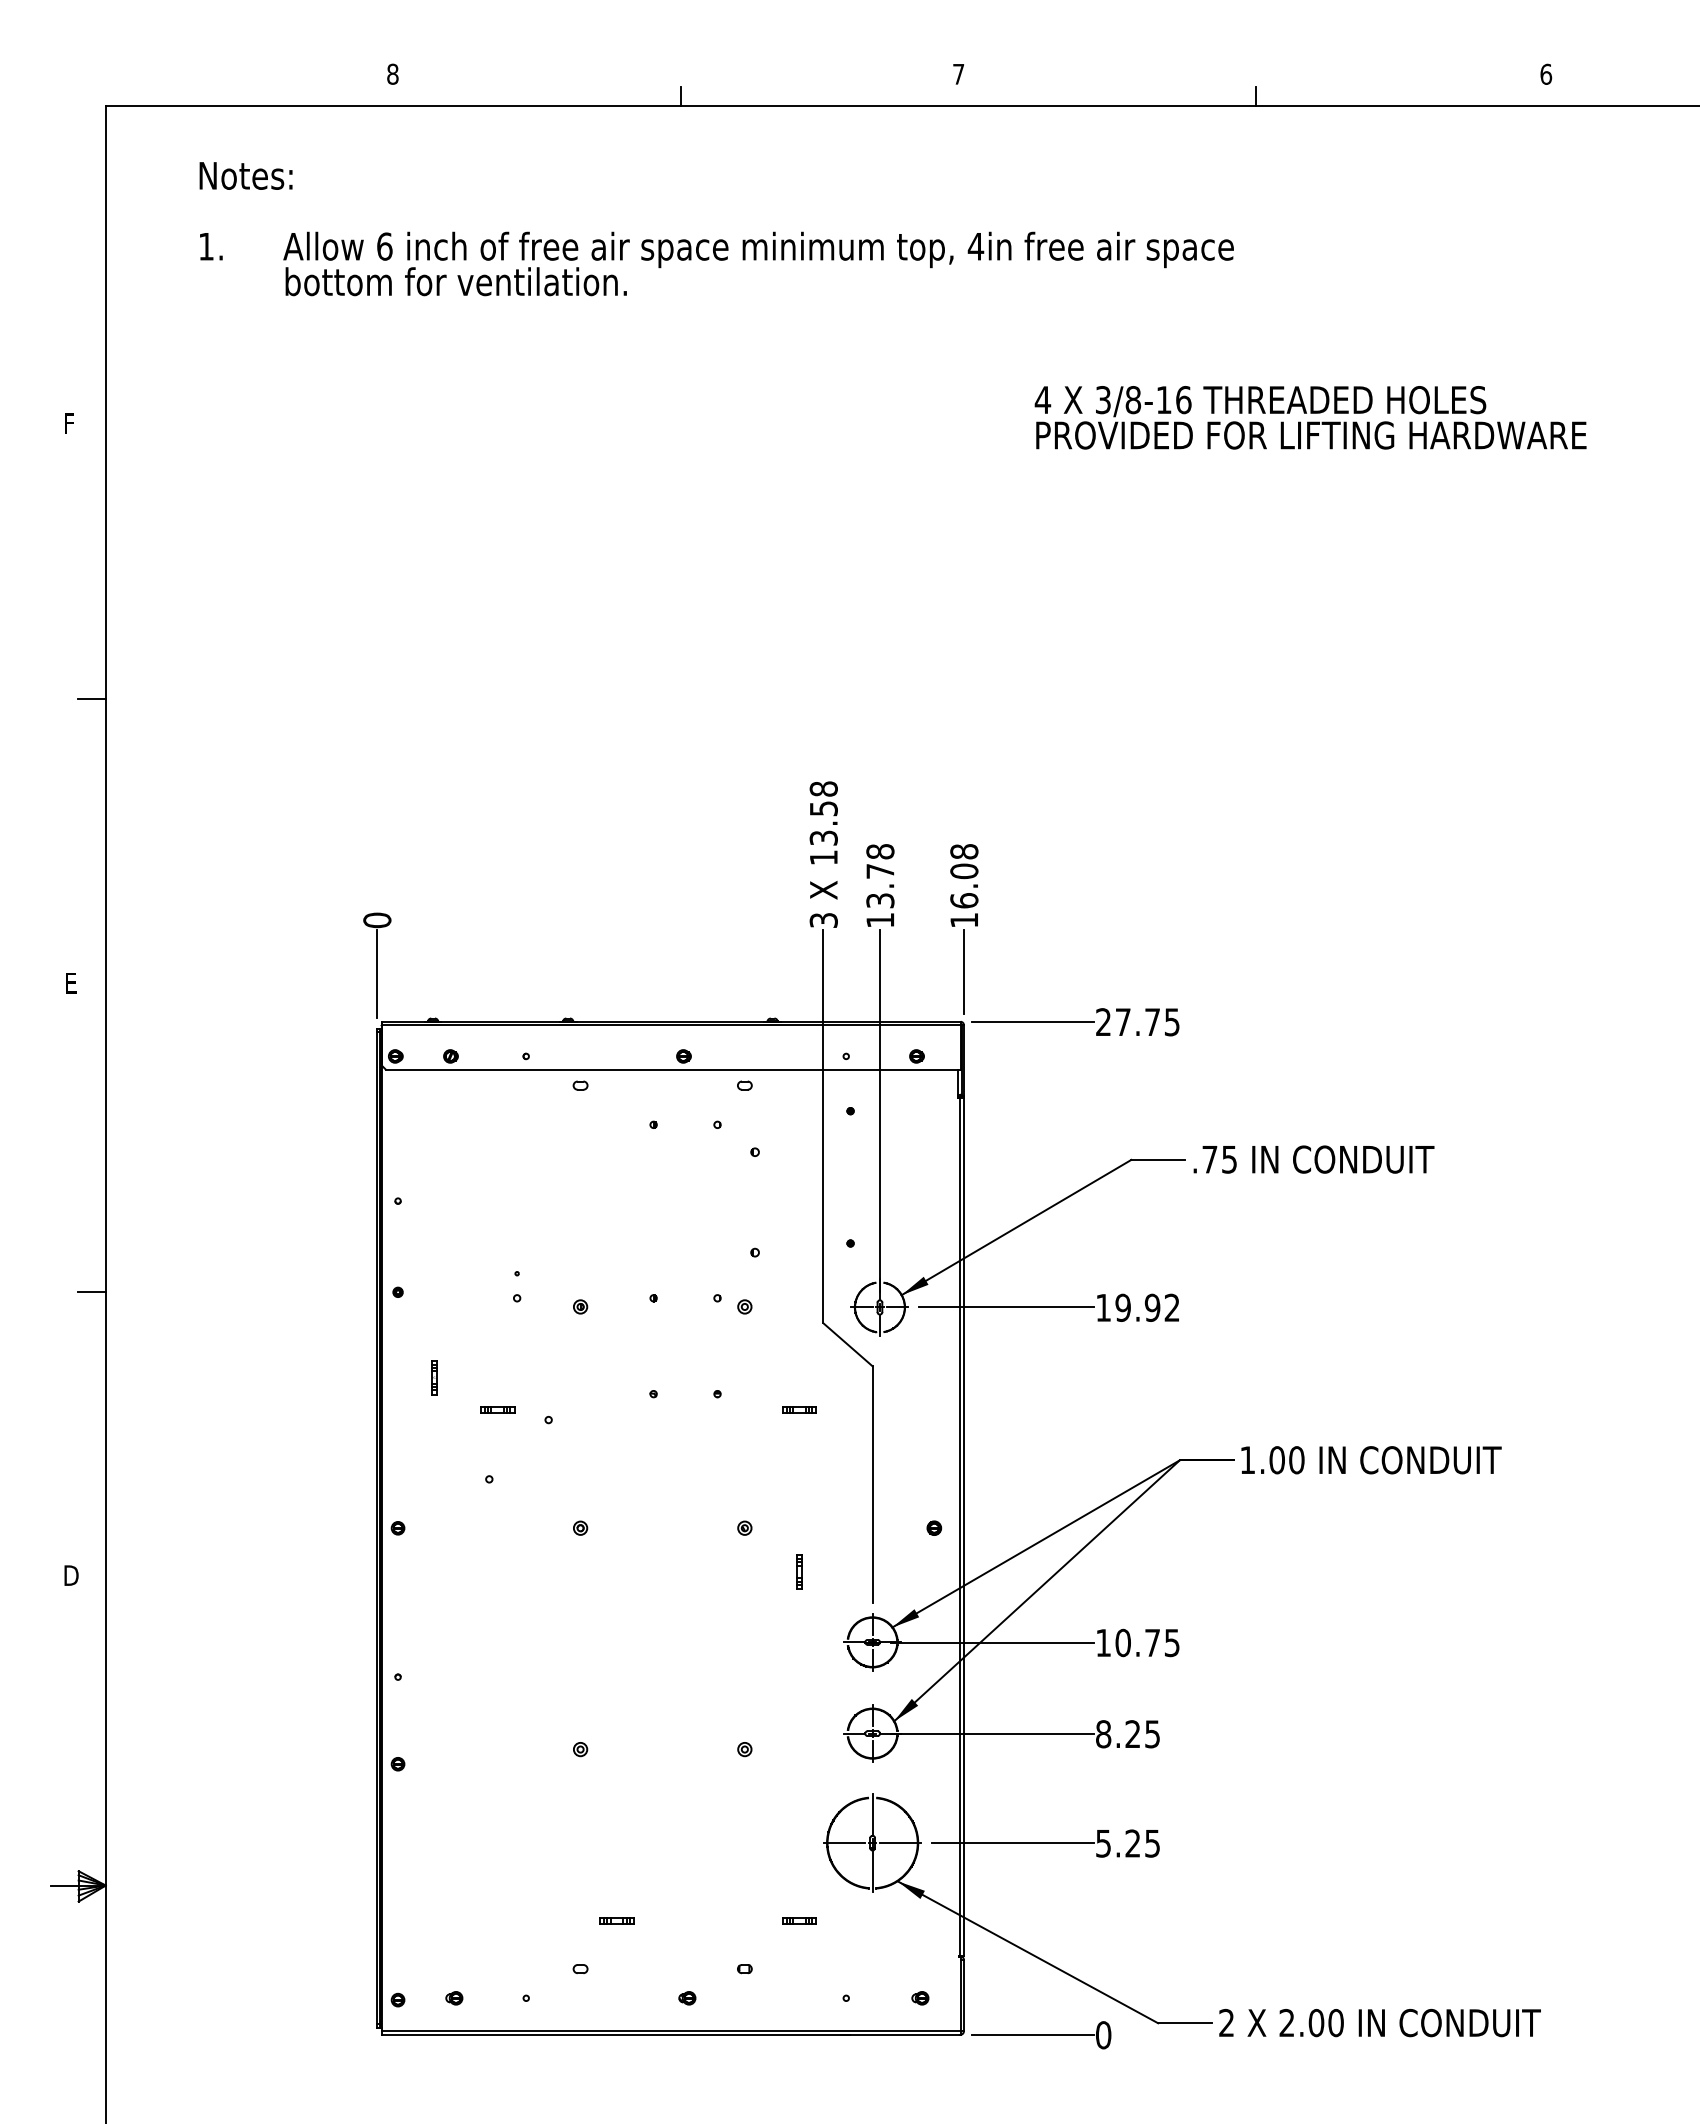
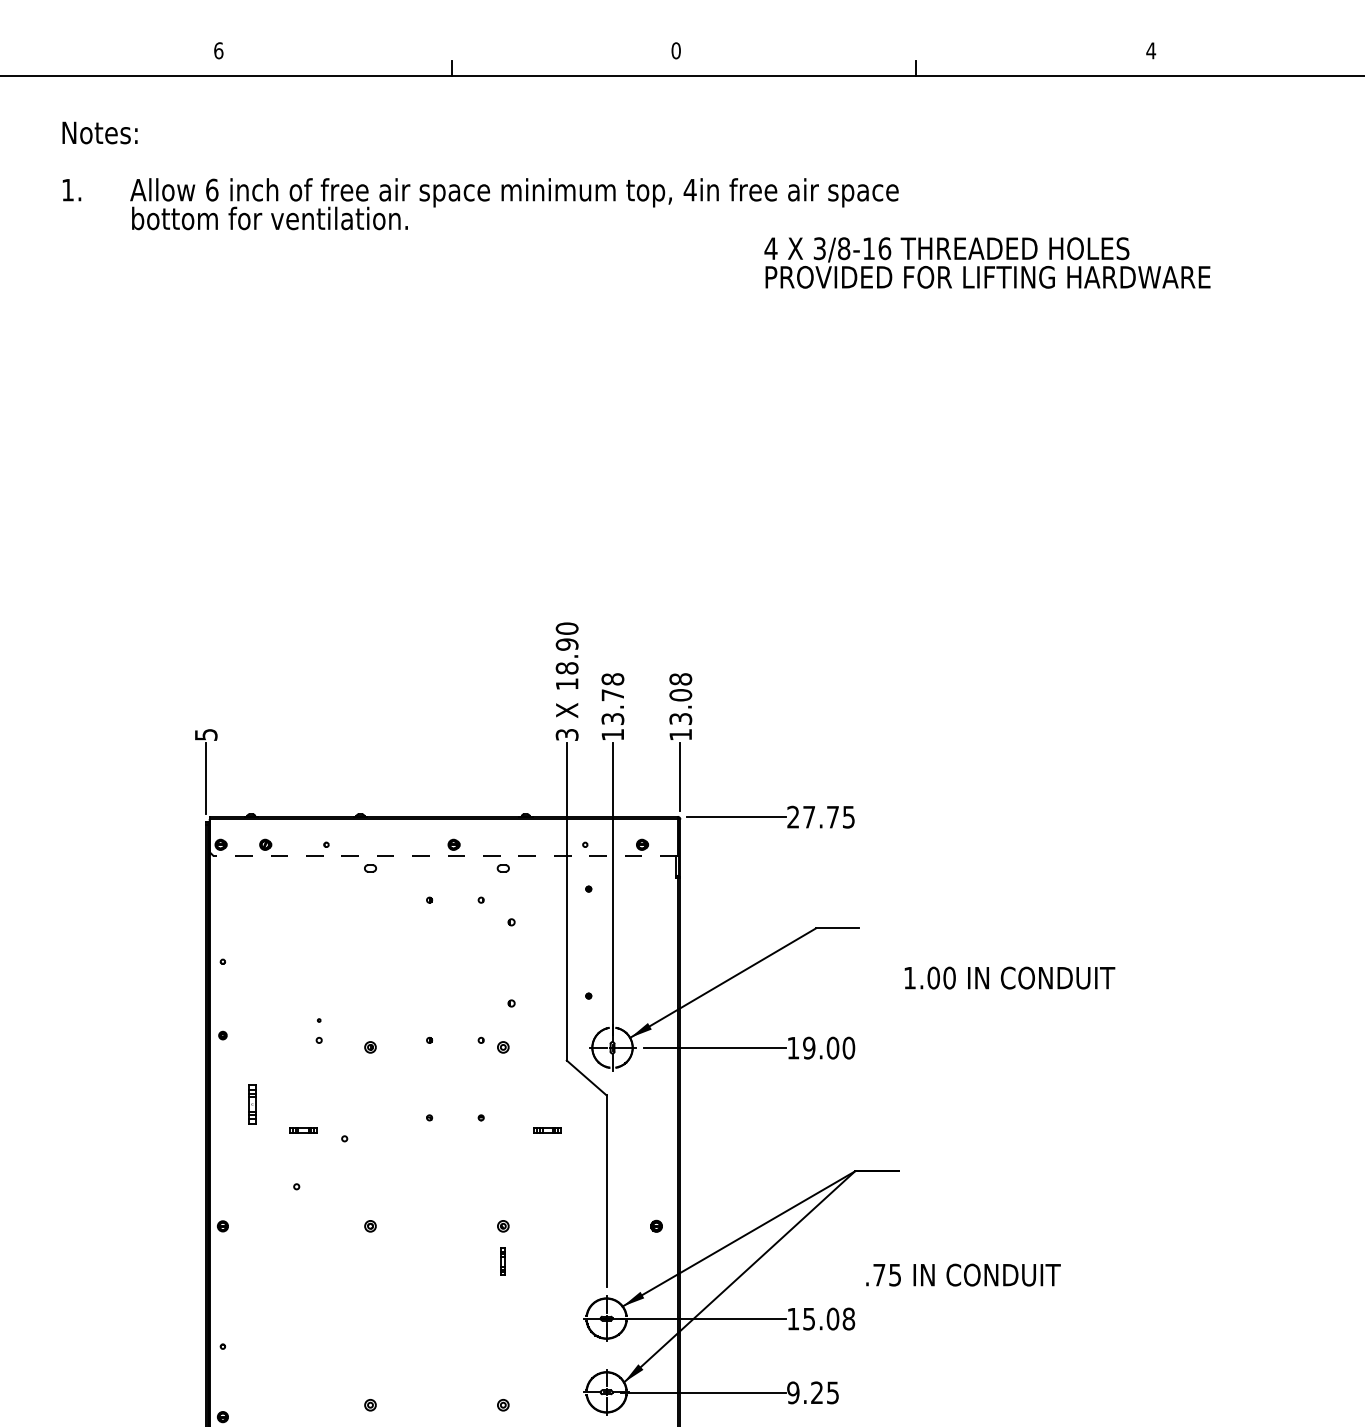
text: (392, 73) -> (218, 50), 8 -> 6
text: (958, 73) -> (676, 50), 7 -> 0
text: (1546, 73) -> (1151, 50), 6 -> 4
text: (1310, 417) -> (987, 262), moved
text: (823, 813) -> (566, 648), 13.58 -> 18.90
text: (964, 900) -> (680, 718), 16.08 -> 13.08
text: (377, 920) -> (206, 734), 0 -> 5
line: (672, 1069) -> (444, 855), solid -> dashed
text: (1313, 1159) -> (963, 1275), moved
text: (1161, 1307) -> (840, 1047), 19.92 -> 19.00
part: (434, 1377) -> (252, 1104), size x1.4
text: (1371, 1460) -> (1009, 978), moved
part: (799, 1571) -> (503, 1261), moved
text: (1147, 1642) -> (828, 1318), 10.75 -> 15.08
text: (1103, 1734) -> (793, 1393), 8.25 -> 9.25

